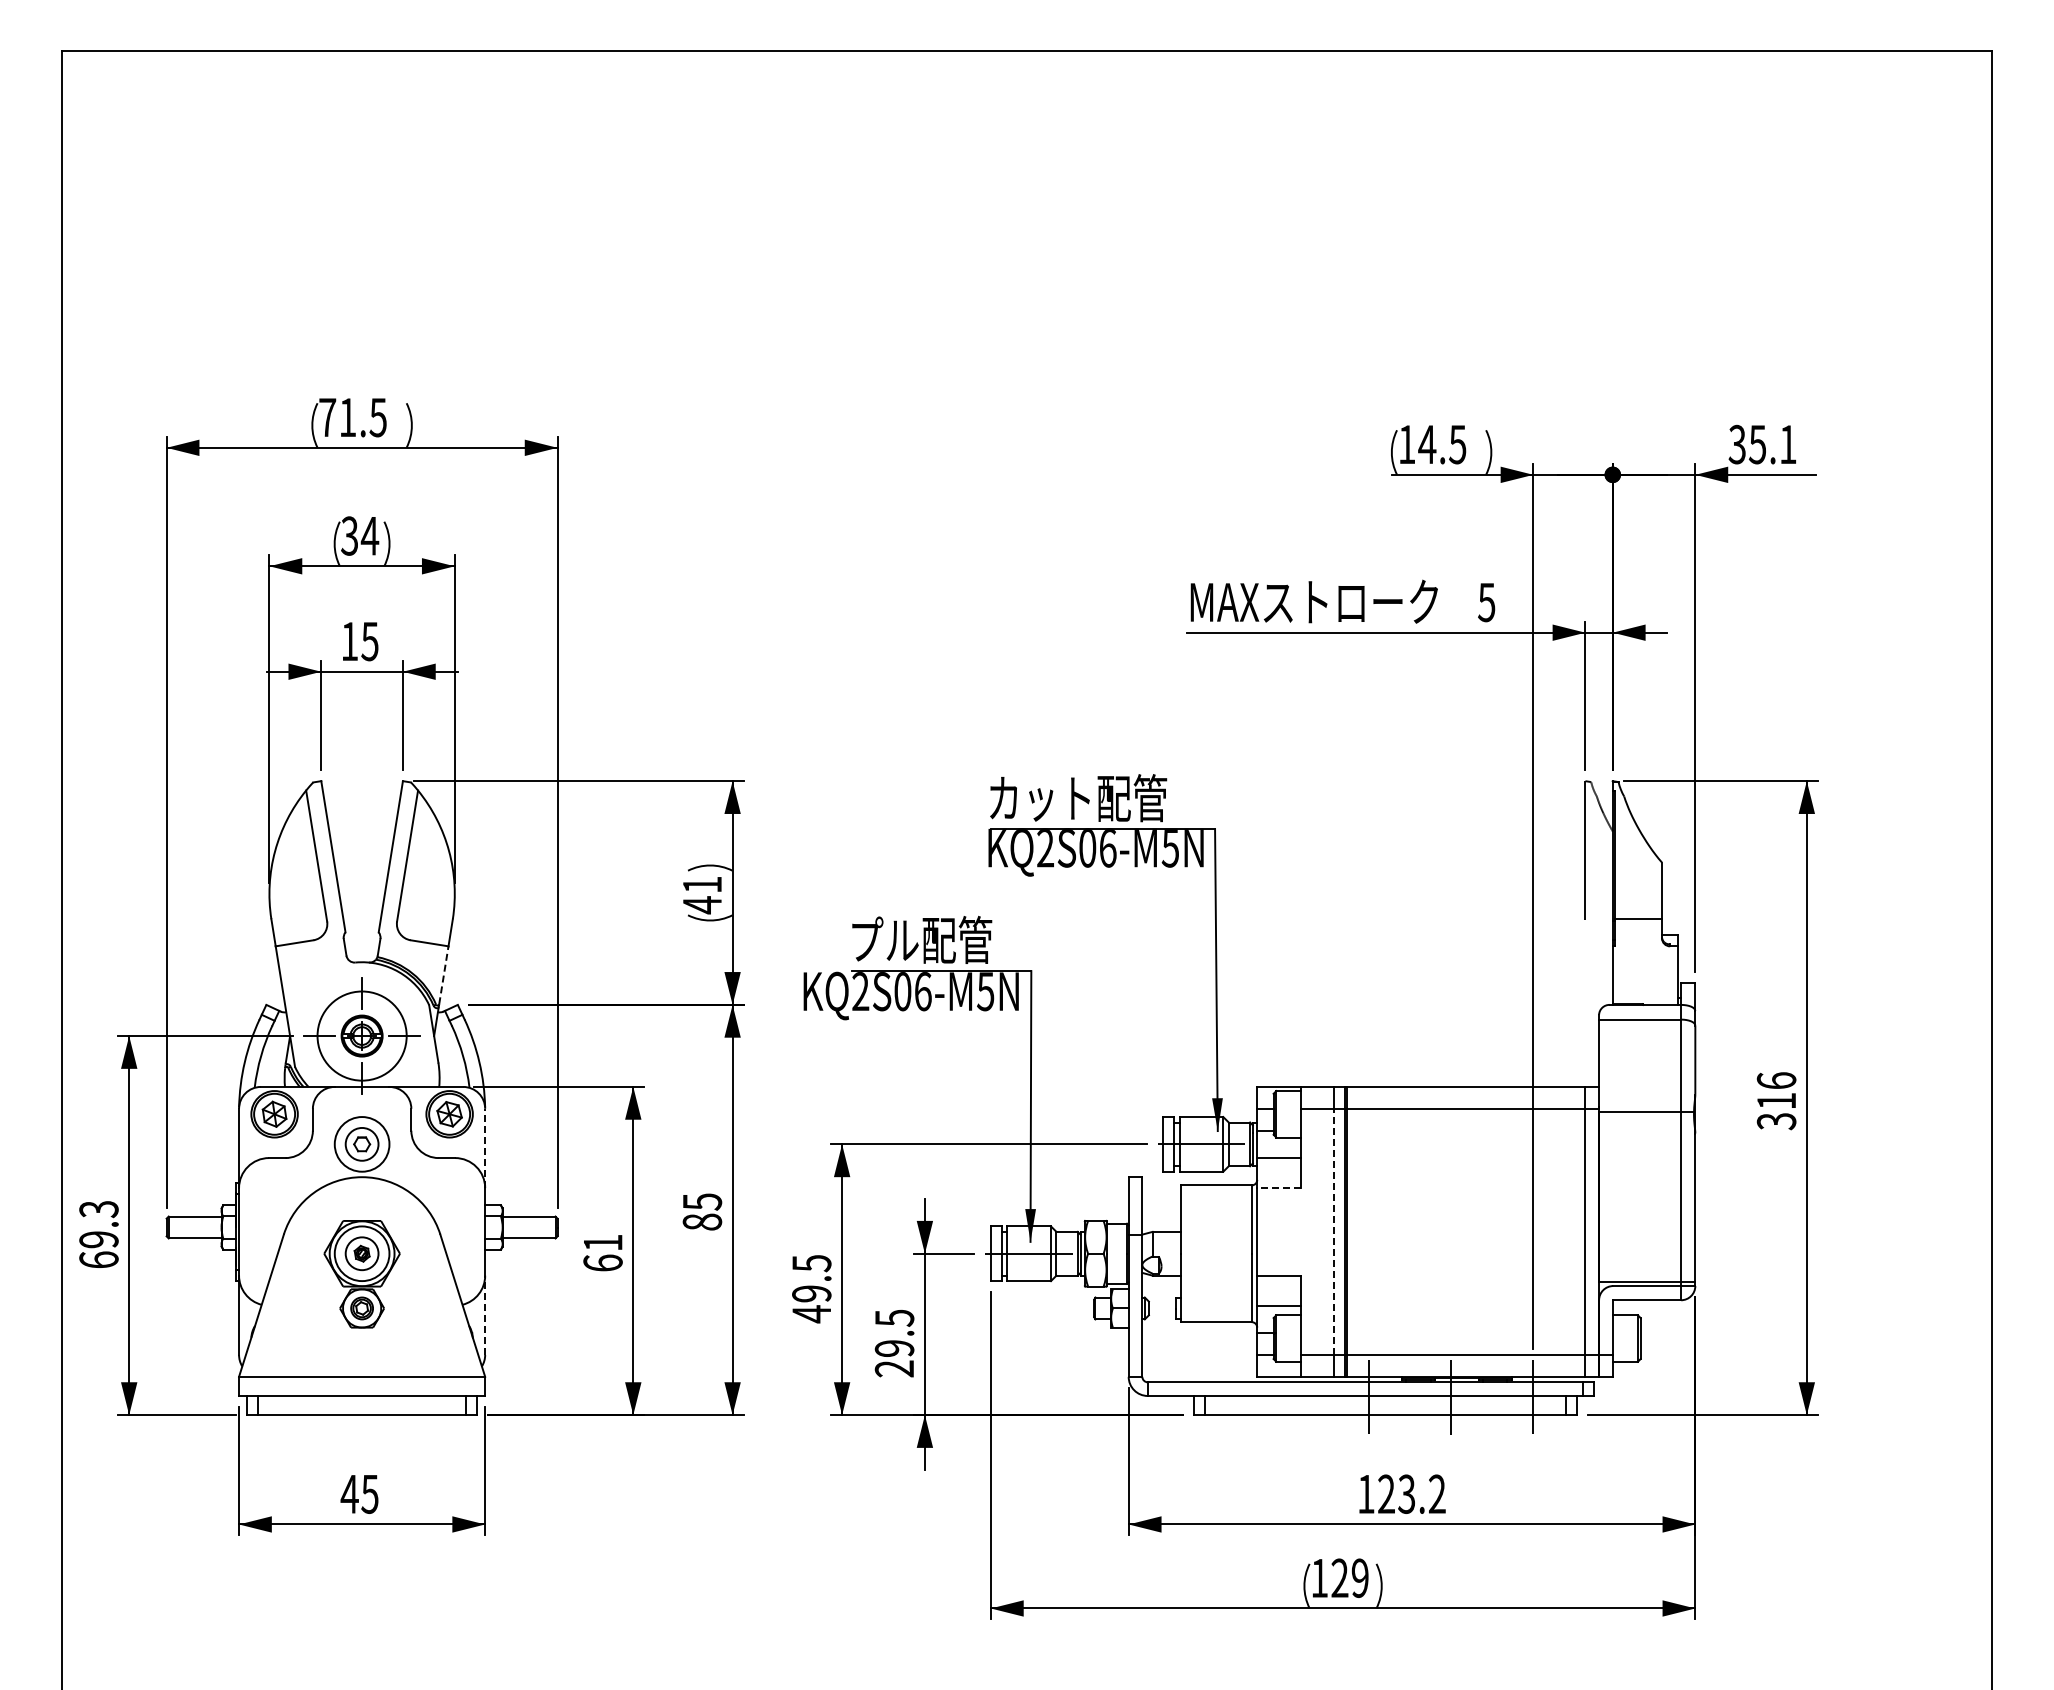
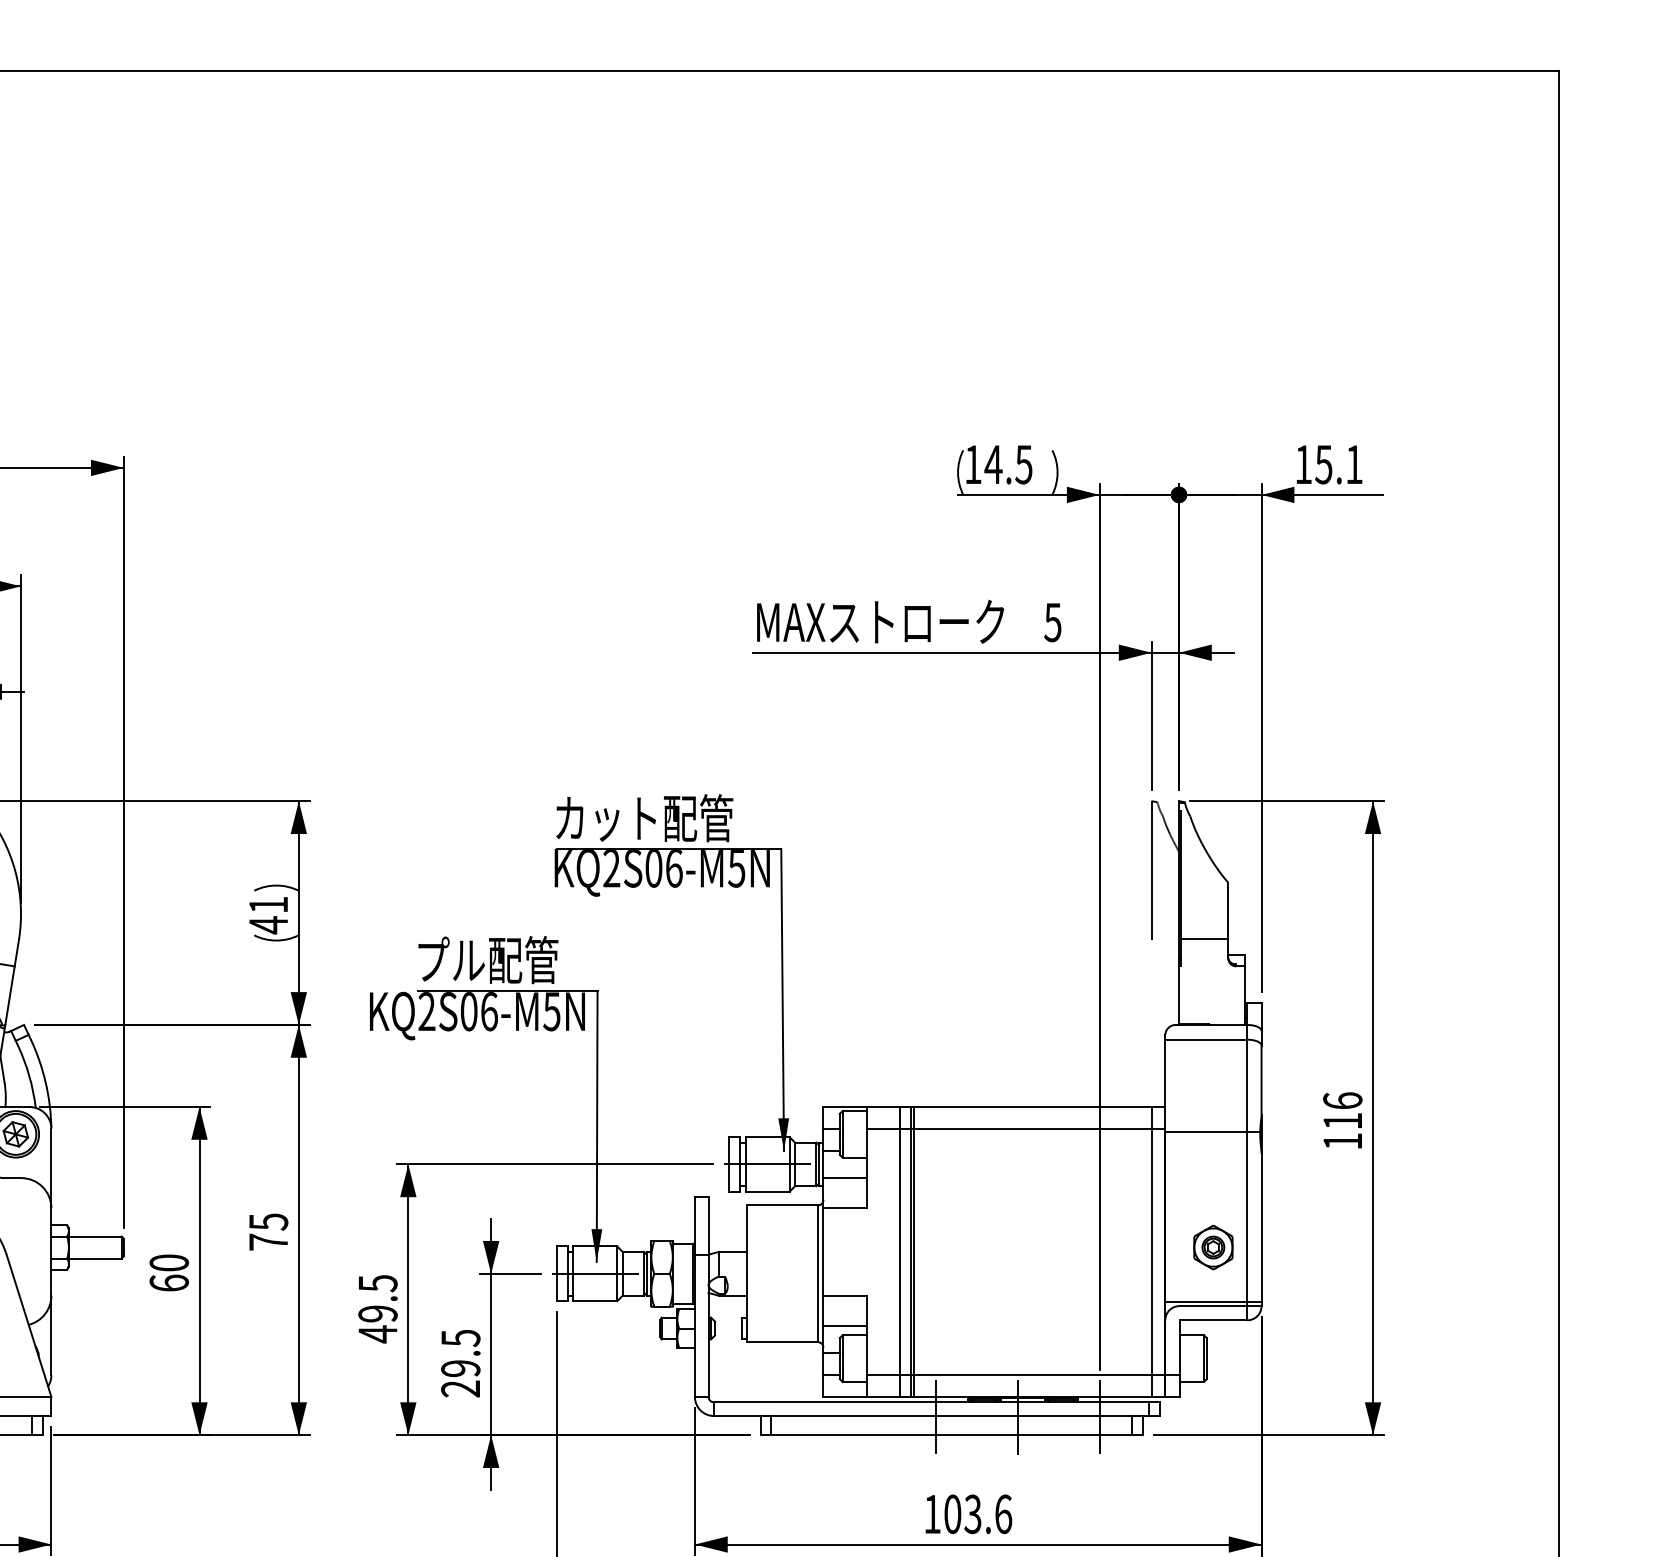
text: (1736, 444) -> (1302, 464), 35.1 -> 15.1
line: (443, 974) -> (9, 994), dashed -> solid
text: (1776, 1121) -> (1342, 1141), 316 -> 116
line: (485, 1148) -> (51, 1168), dashed -> solid
line: (1279, 1188) -> (845, 1208), dashed -> solid
text: (702, 1221) -> (268, 1241), 85 -> 75
part: (1647, 1227) -> (1213, 1247), added
line: (1333, 1231) -> (899, 1251), dashed -> solid
text: (602, 1242) -> (168, 1262), 61 -> 60
line: (485, 1315) -> (51, 1335), dashed -> solid
text: (1411, 1493) -> (977, 1513), 123.2 -> 103.6

